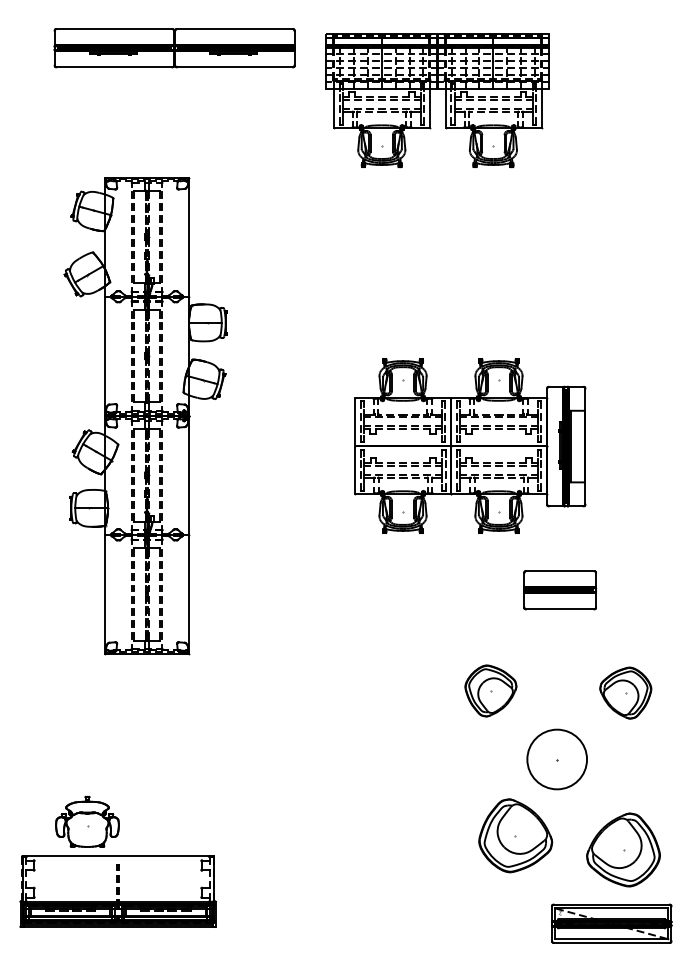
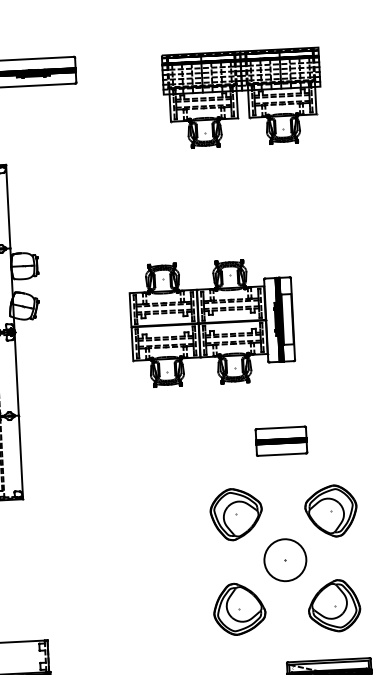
part: (430, 100) -> (237, 98), moved
part: (470, 445) -> (212, 322), moved
part: (490, 690) -> (236, 514), size x1.43
part: (625, 692) -> (330, 510), size x1.43
part: (515, 835) -> (239, 608), moved
part: (623, 849) -> (334, 605), moved

